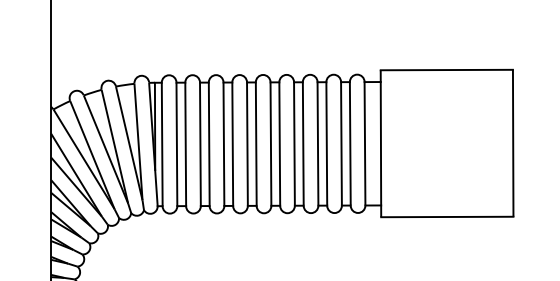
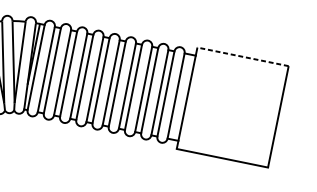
line: (446, 70) -> (242, 57), solid -> dashed

